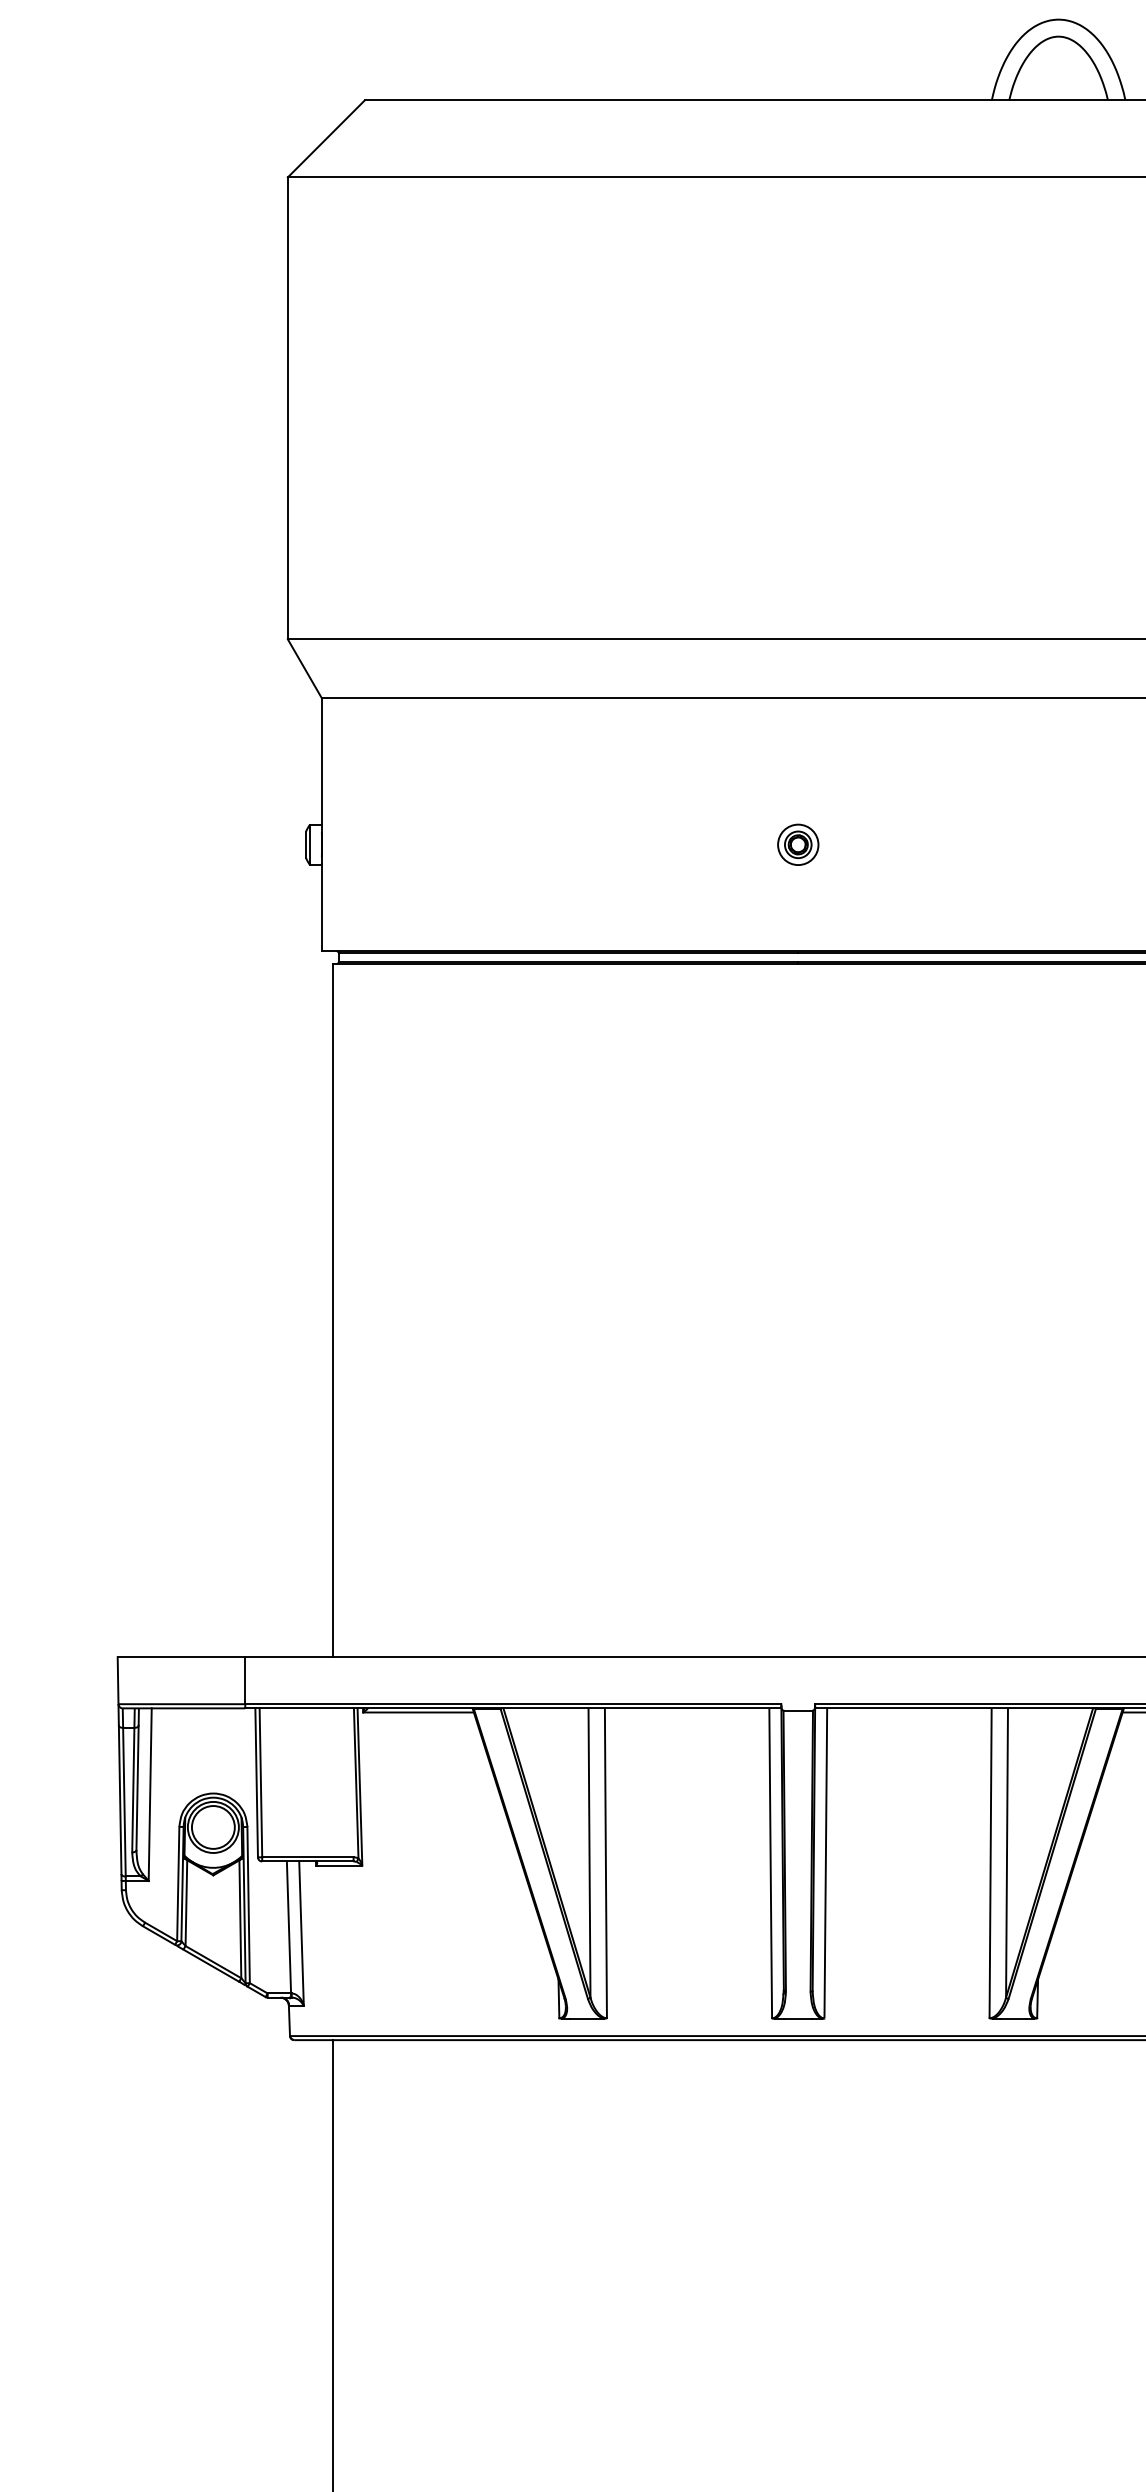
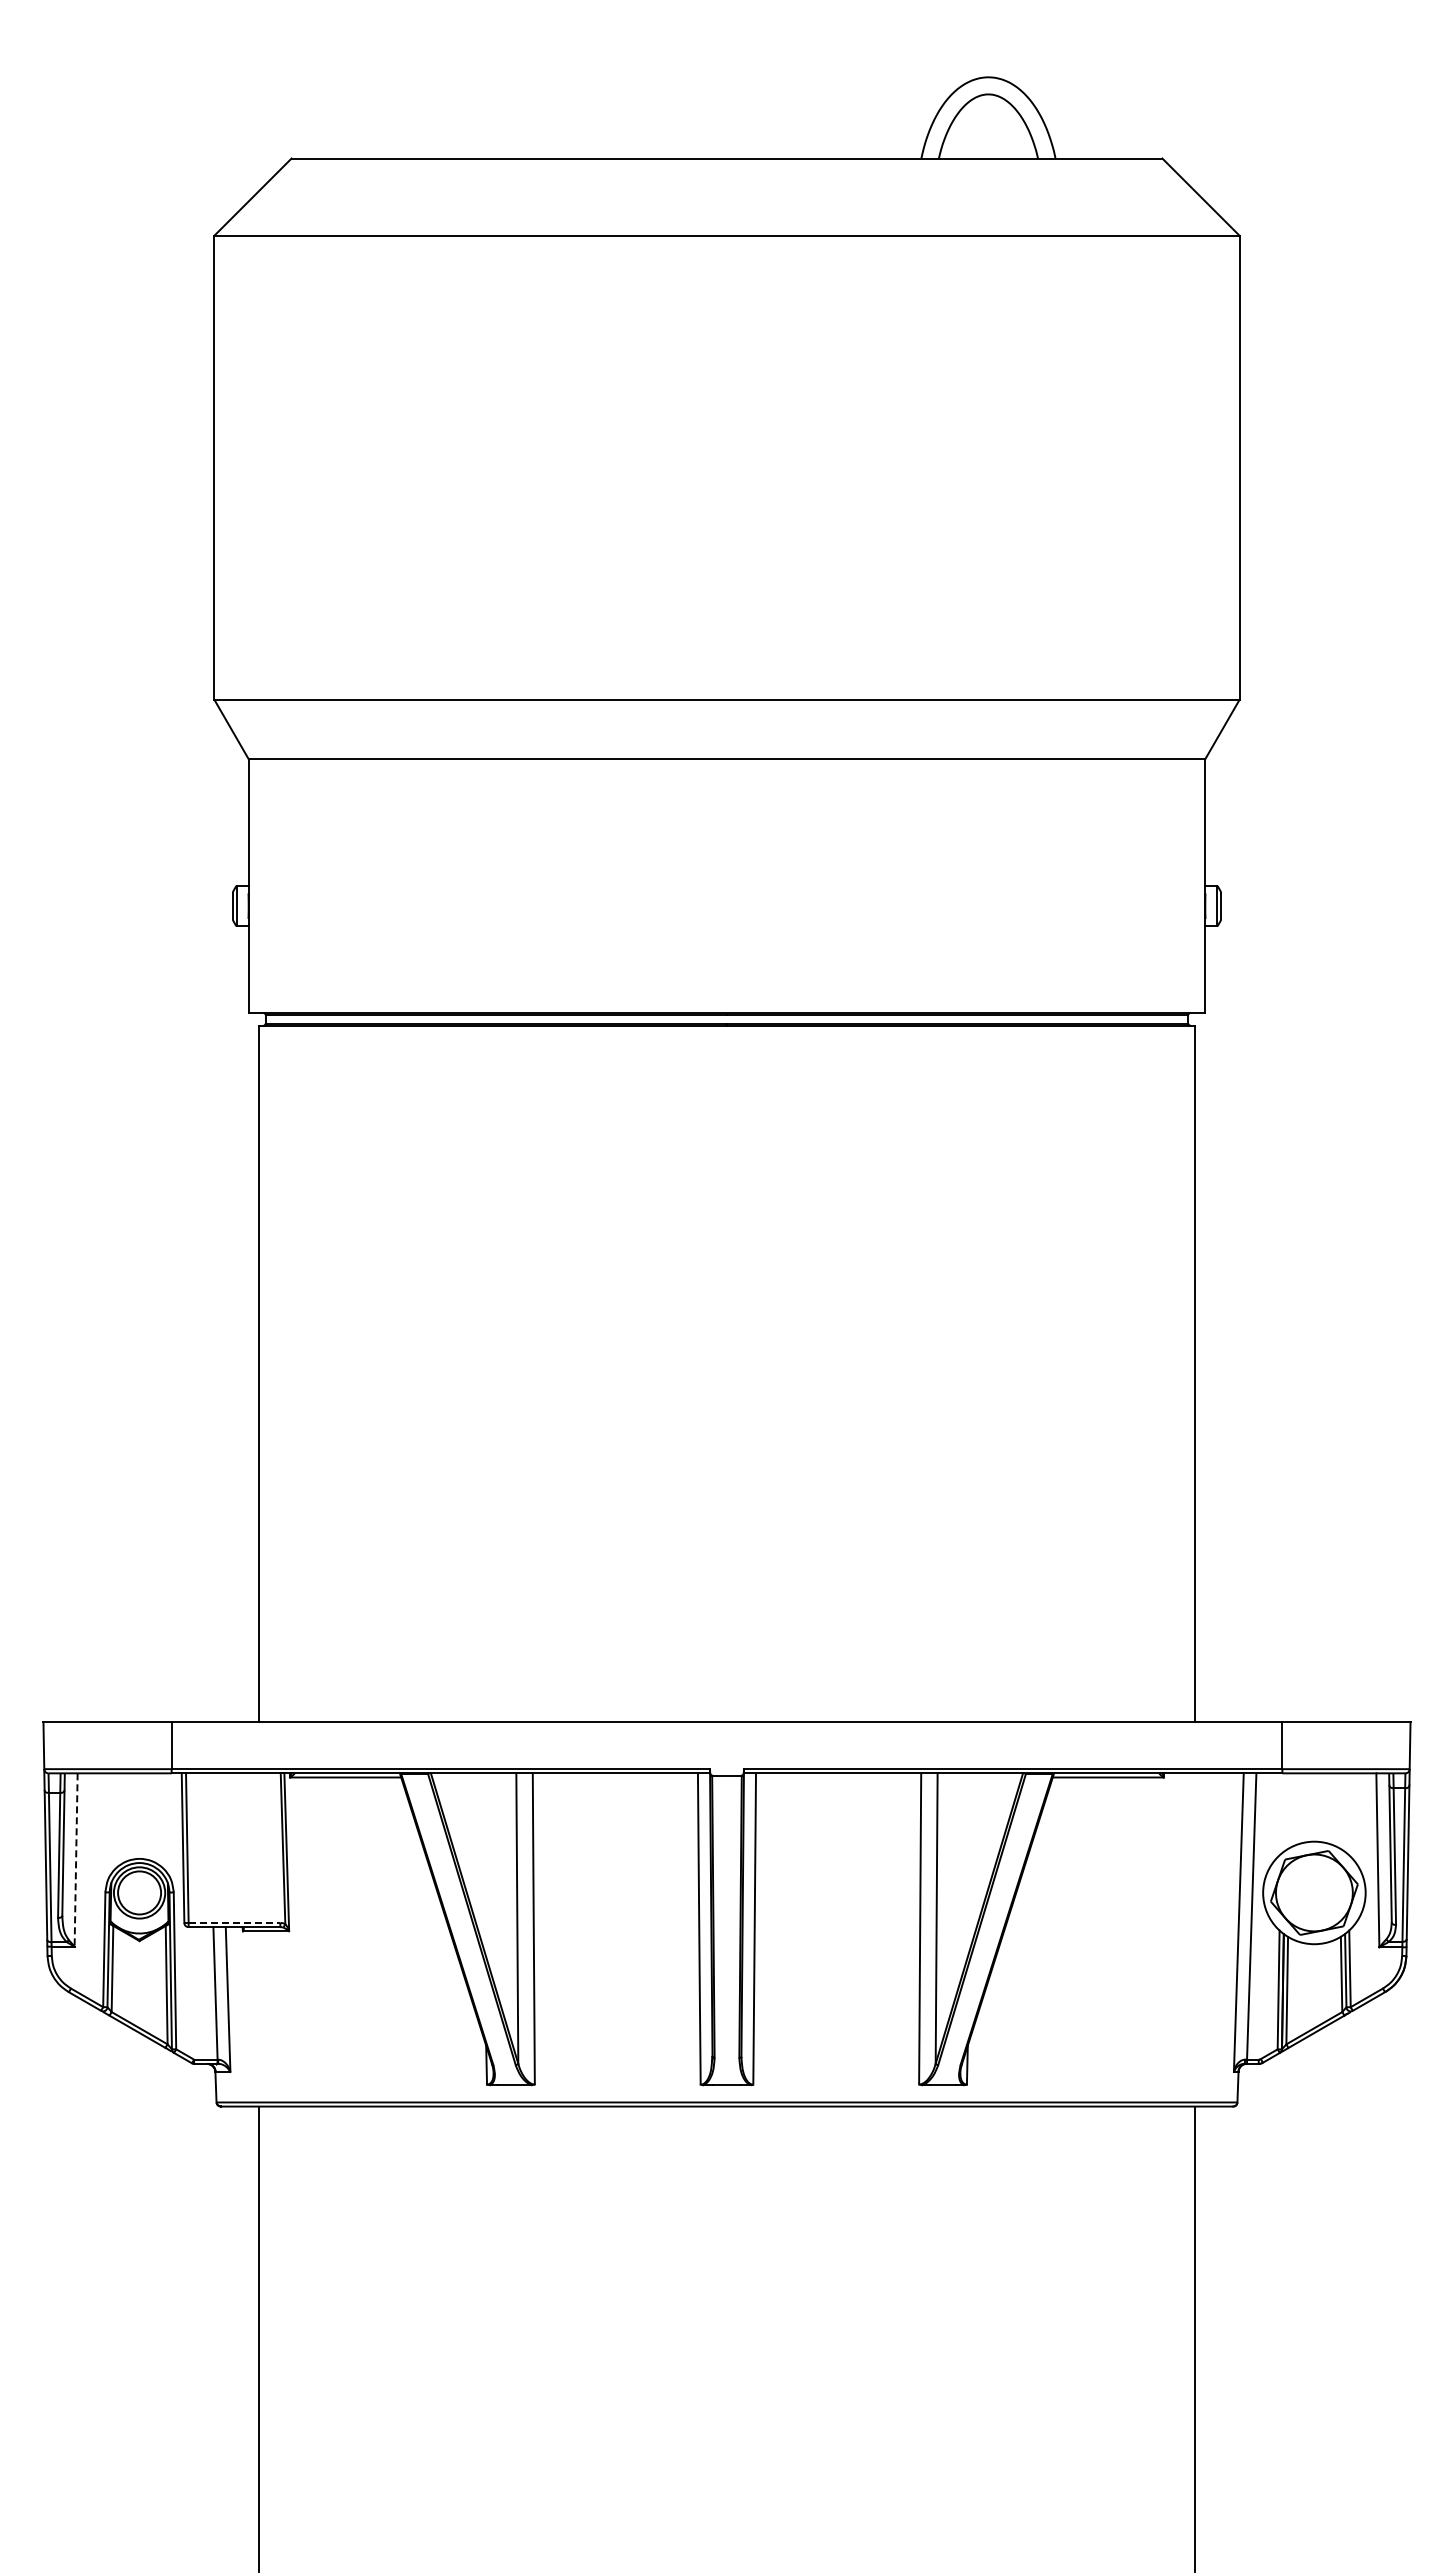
part: (797, 844) -> (726, 905), removed
line: (150, 1795) -> (76, 1860), solid -> dashed
line: (307, 1856) -> (234, 1922), solid -> dashed

